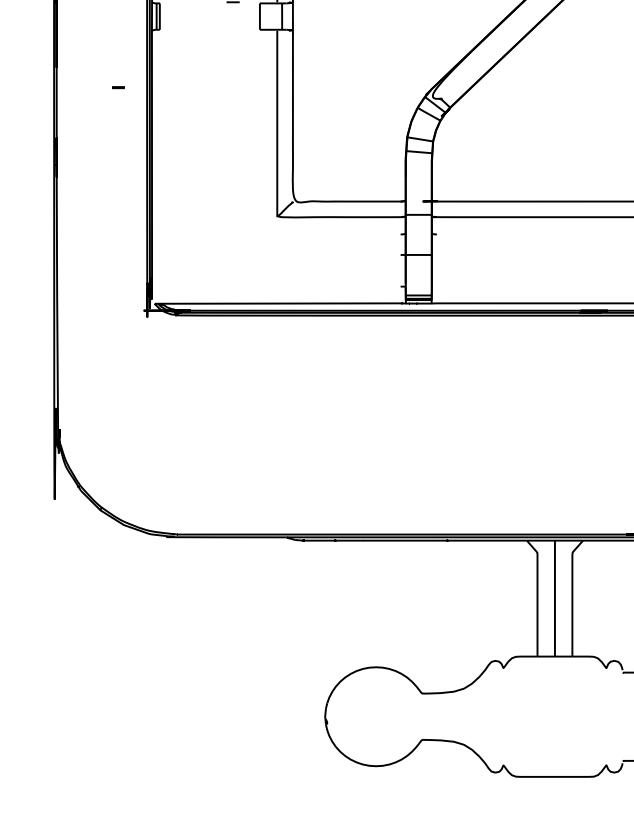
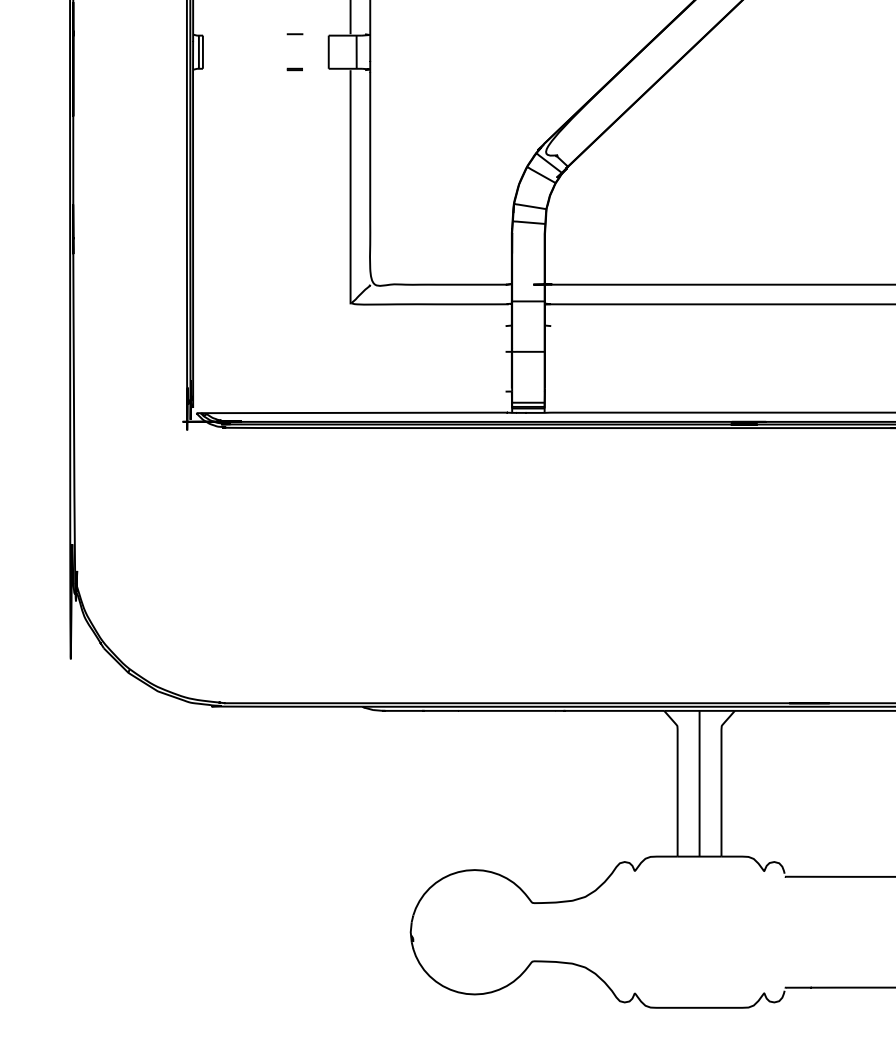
part: (118, 87) -> (294, 69), moved

